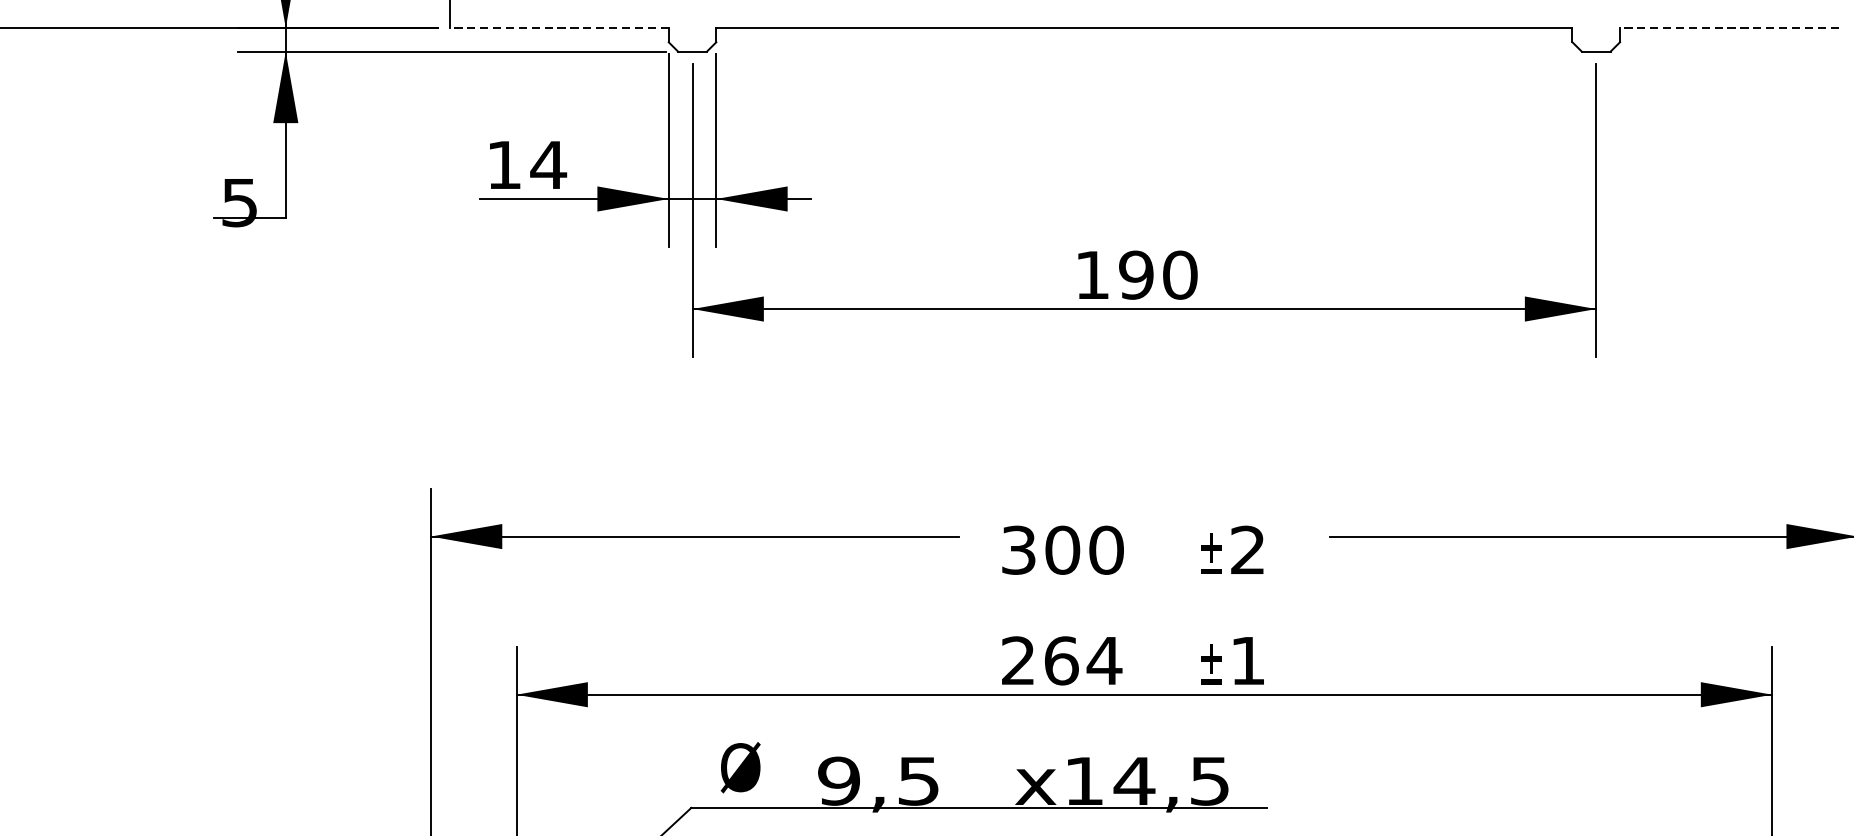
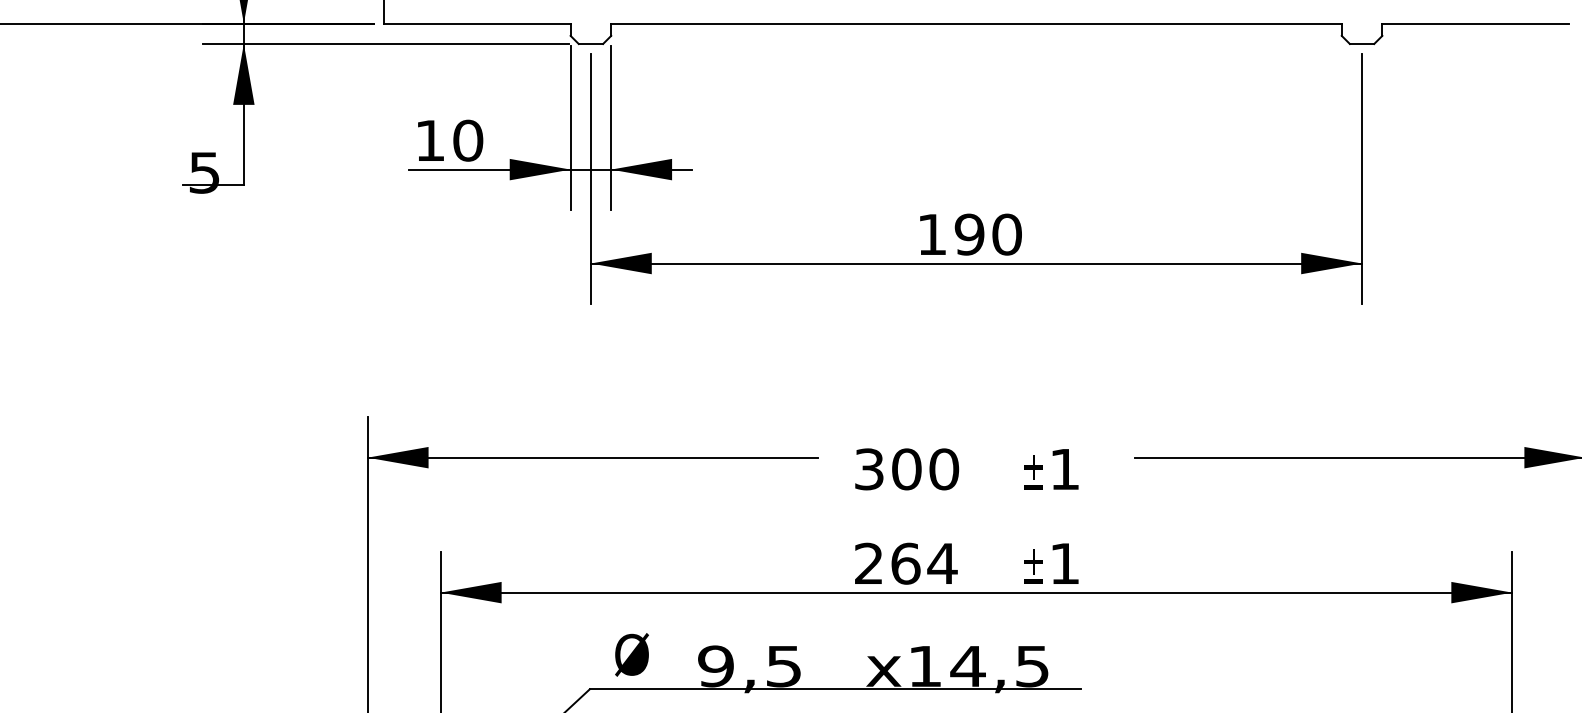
line: (558, 27) -> (476, 23), dashed -> solid
line: (1729, 27) -> (1475, 23), dashed -> solid
text: (547, 164) -> (467, 140), 14 -> 10
text: (1247, 549) -> (1064, 468), 2 -> 1

